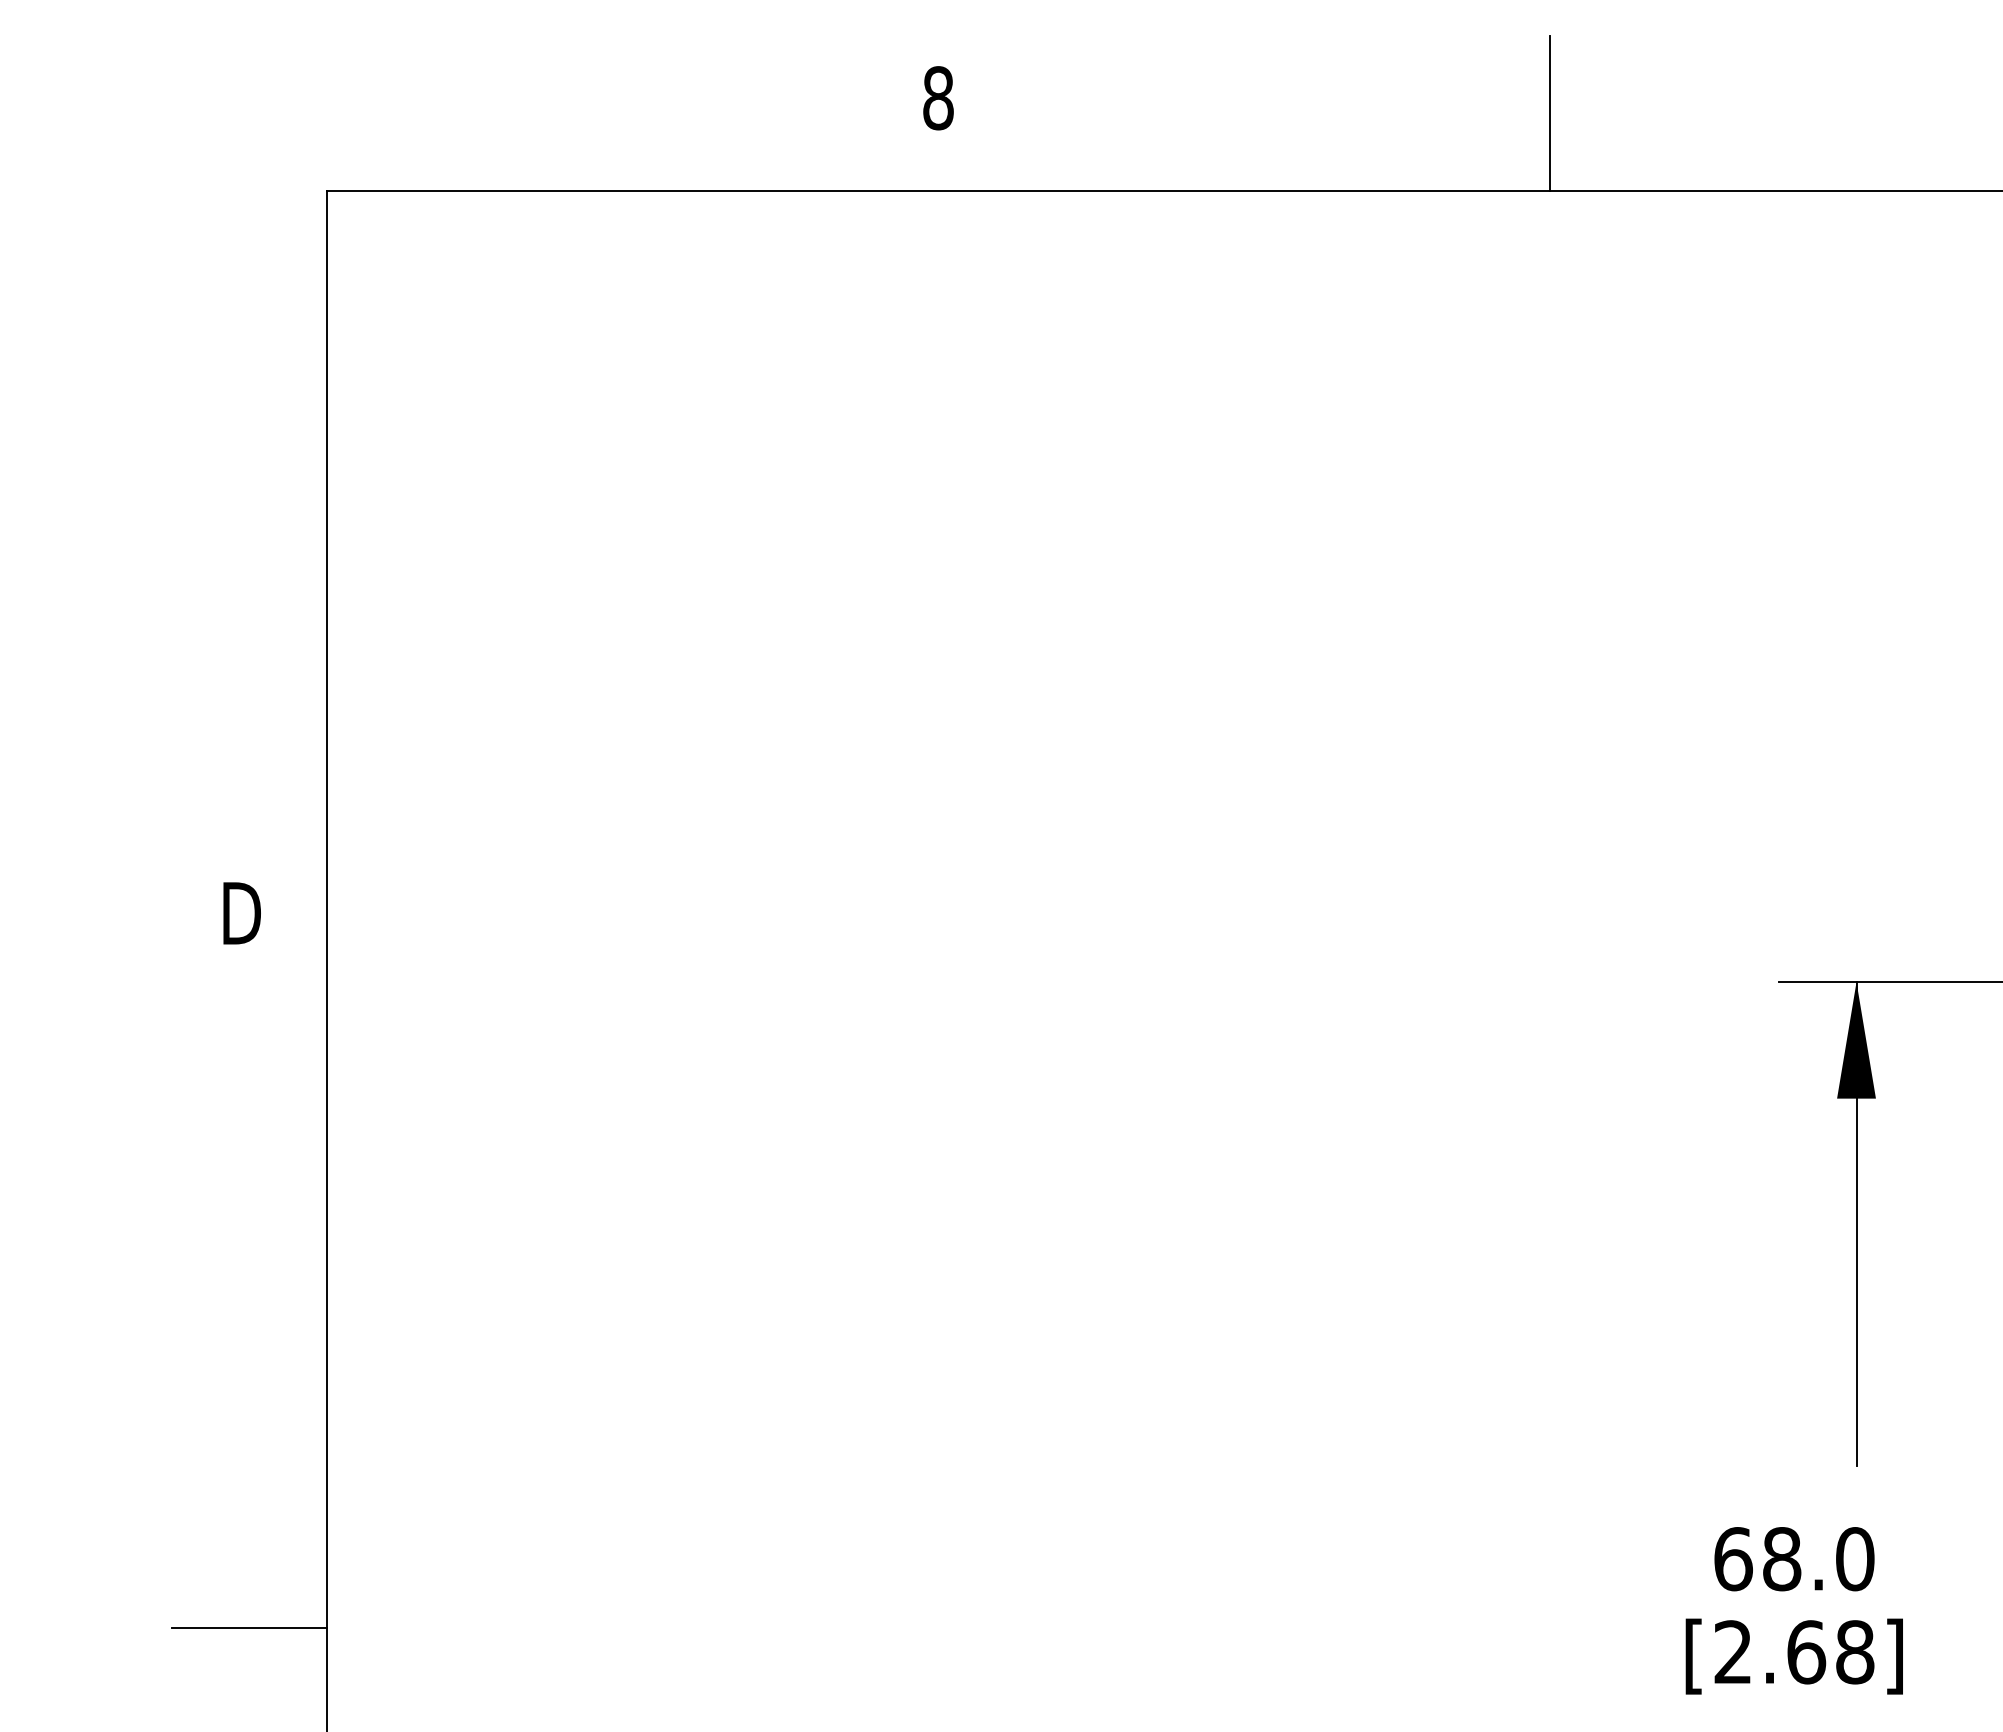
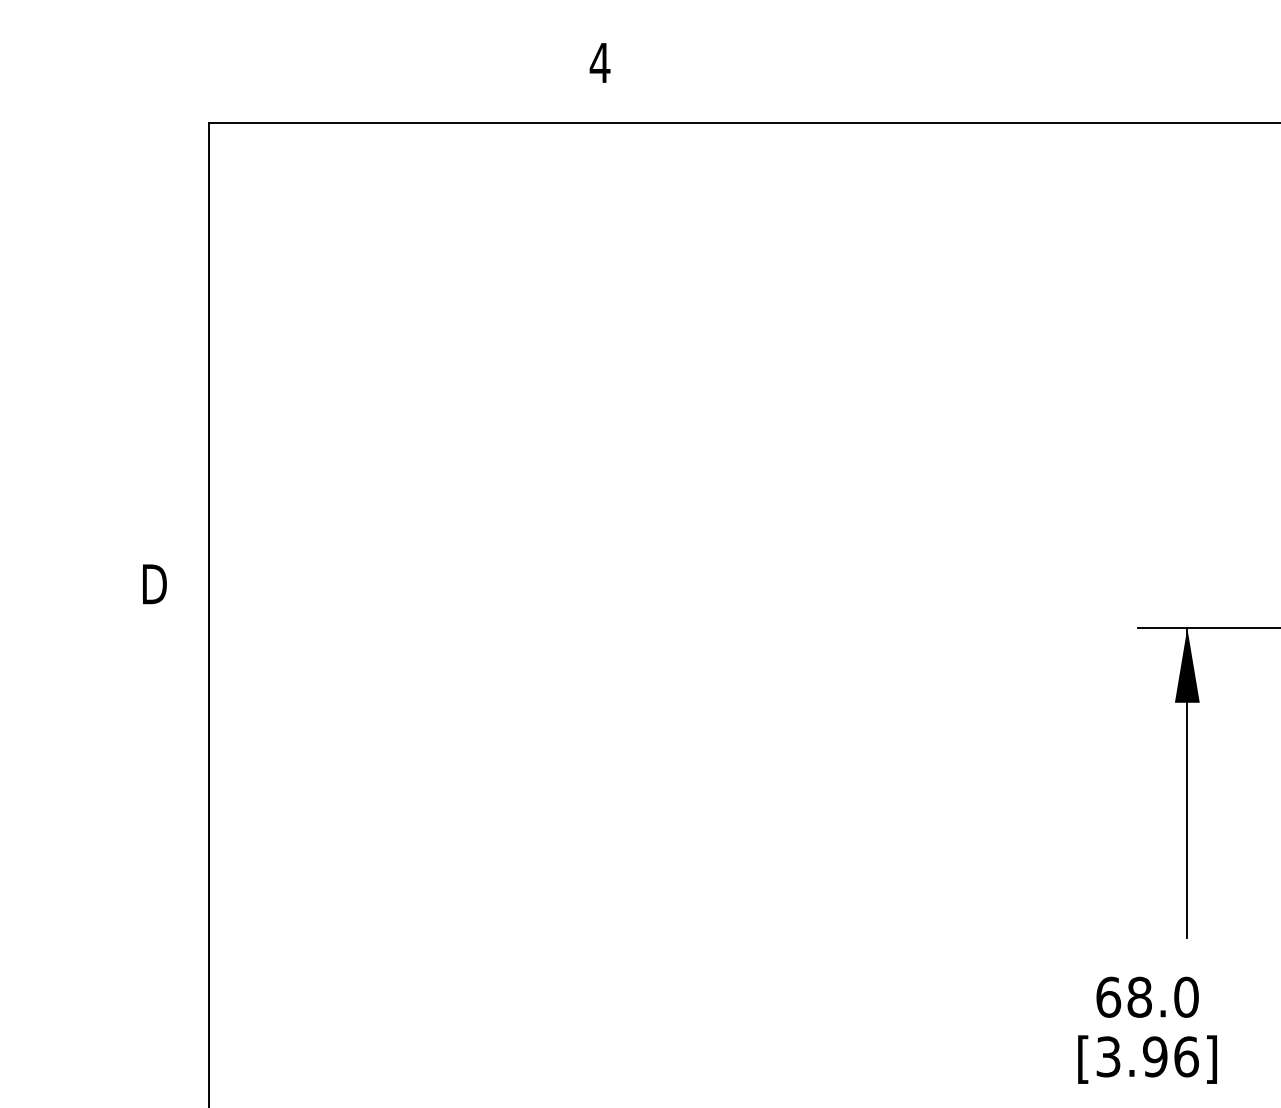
text: (937, 97) -> (599, 62), 8 -> 4
line: (1550, 113) -> (991, 72), removed
line: (247, 1628) -> (158, 1041), removed
text: (1794, 1651) -> (1147, 1056), [2.68] -> [3.96]

